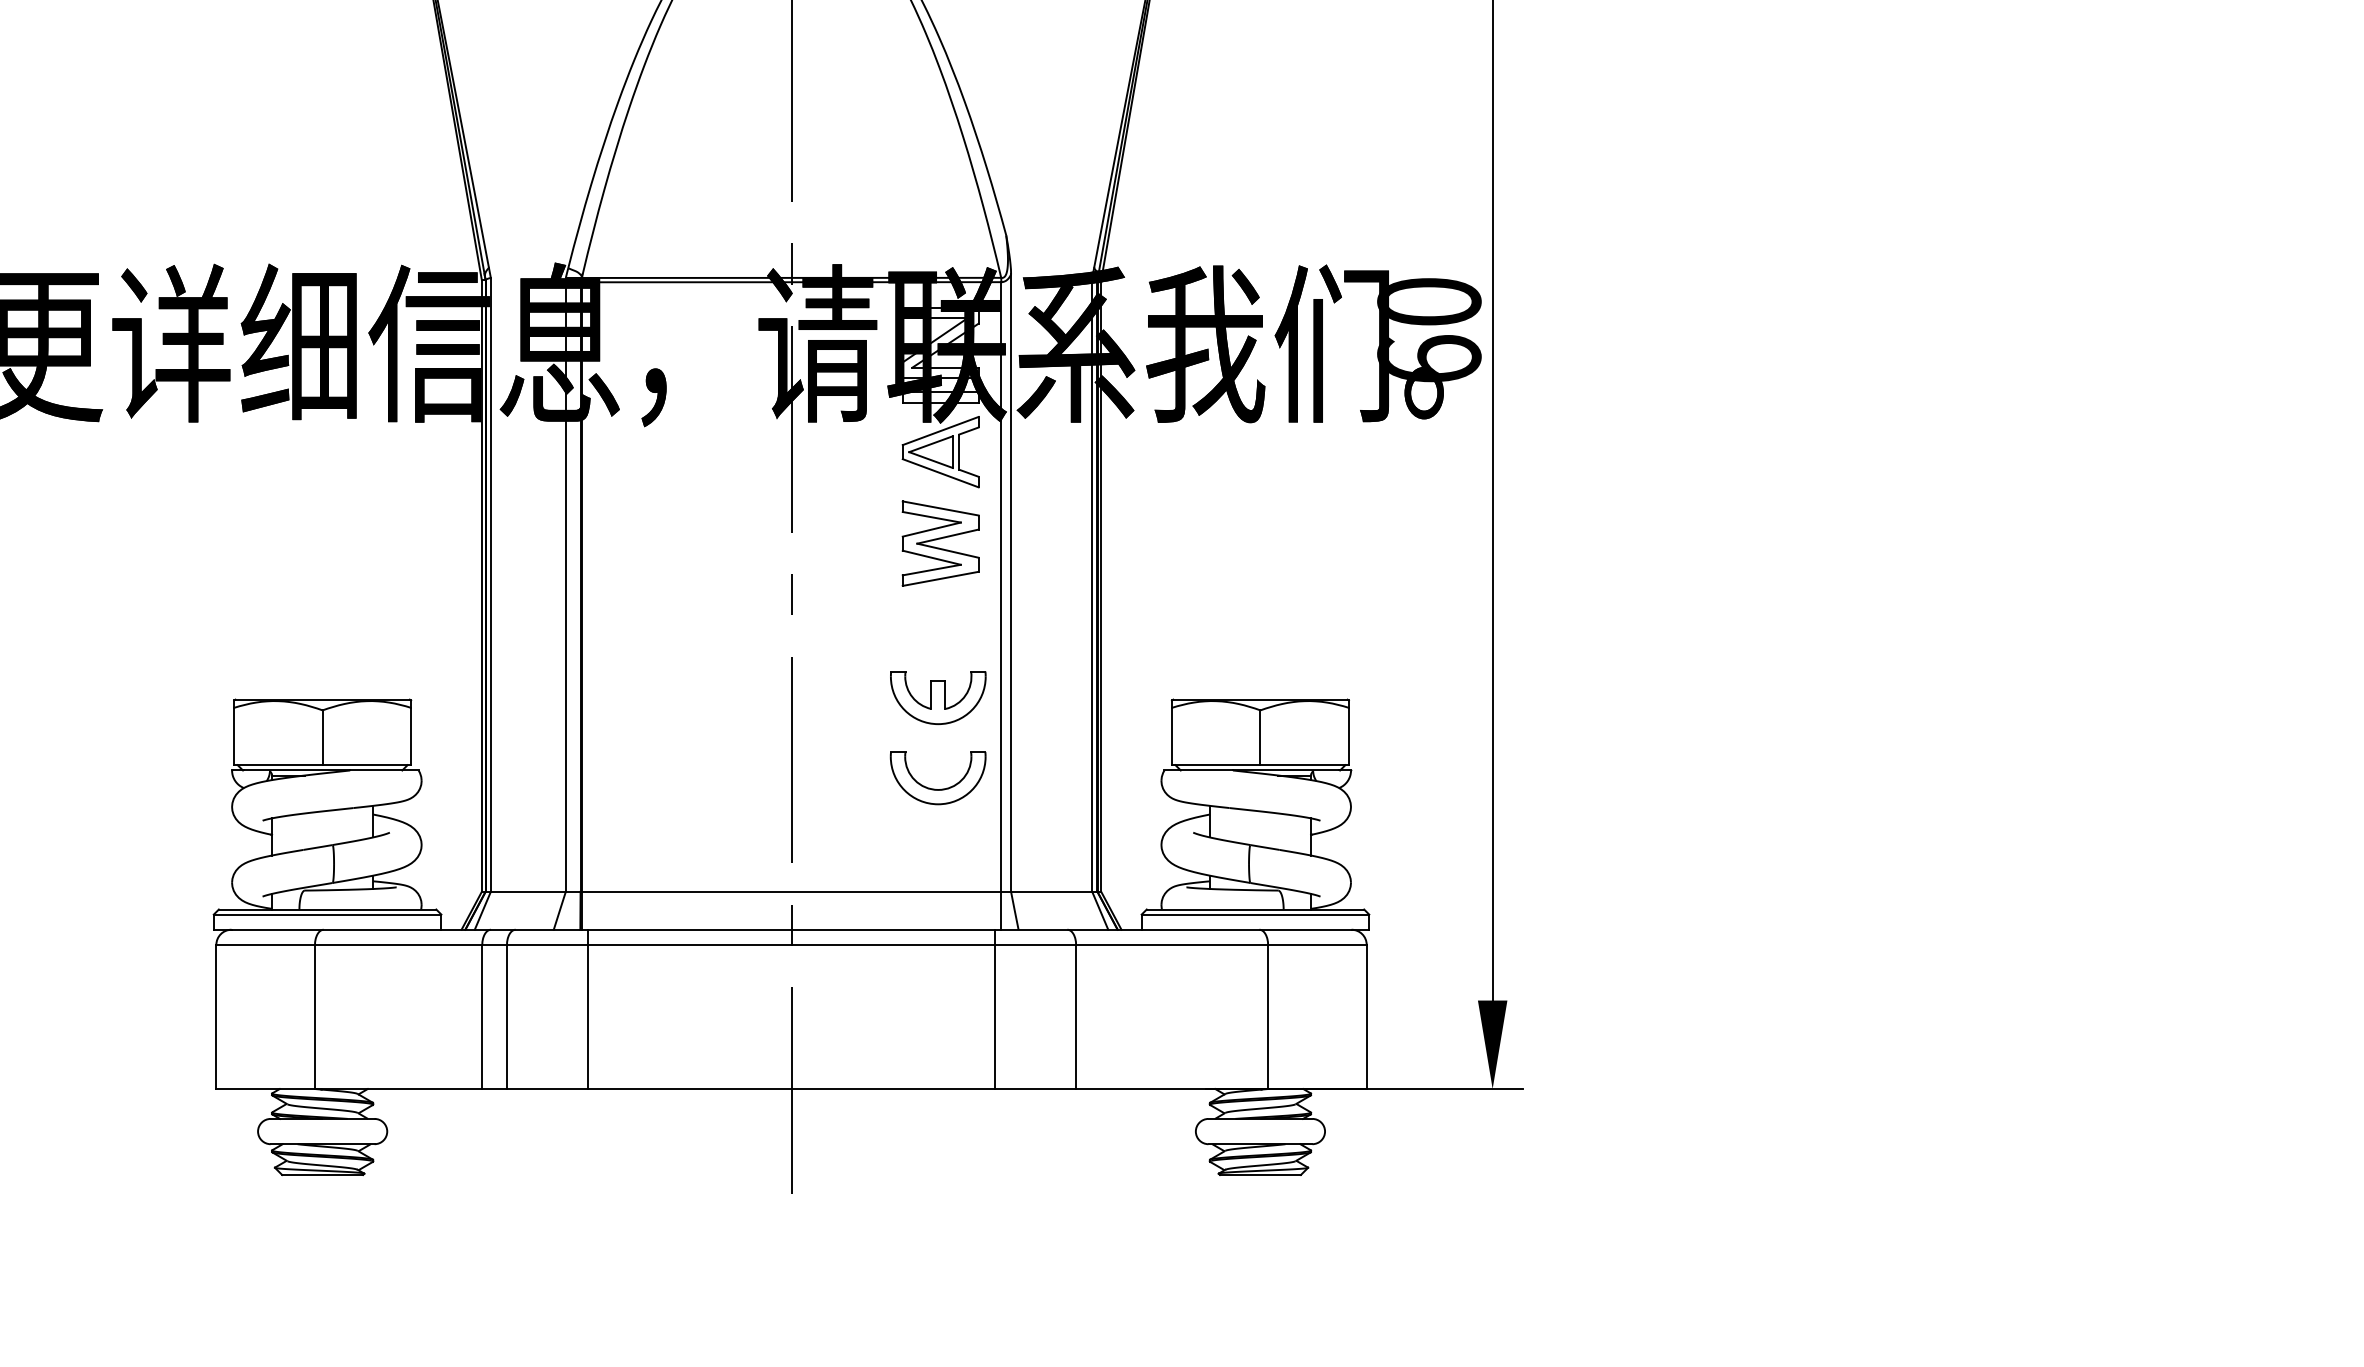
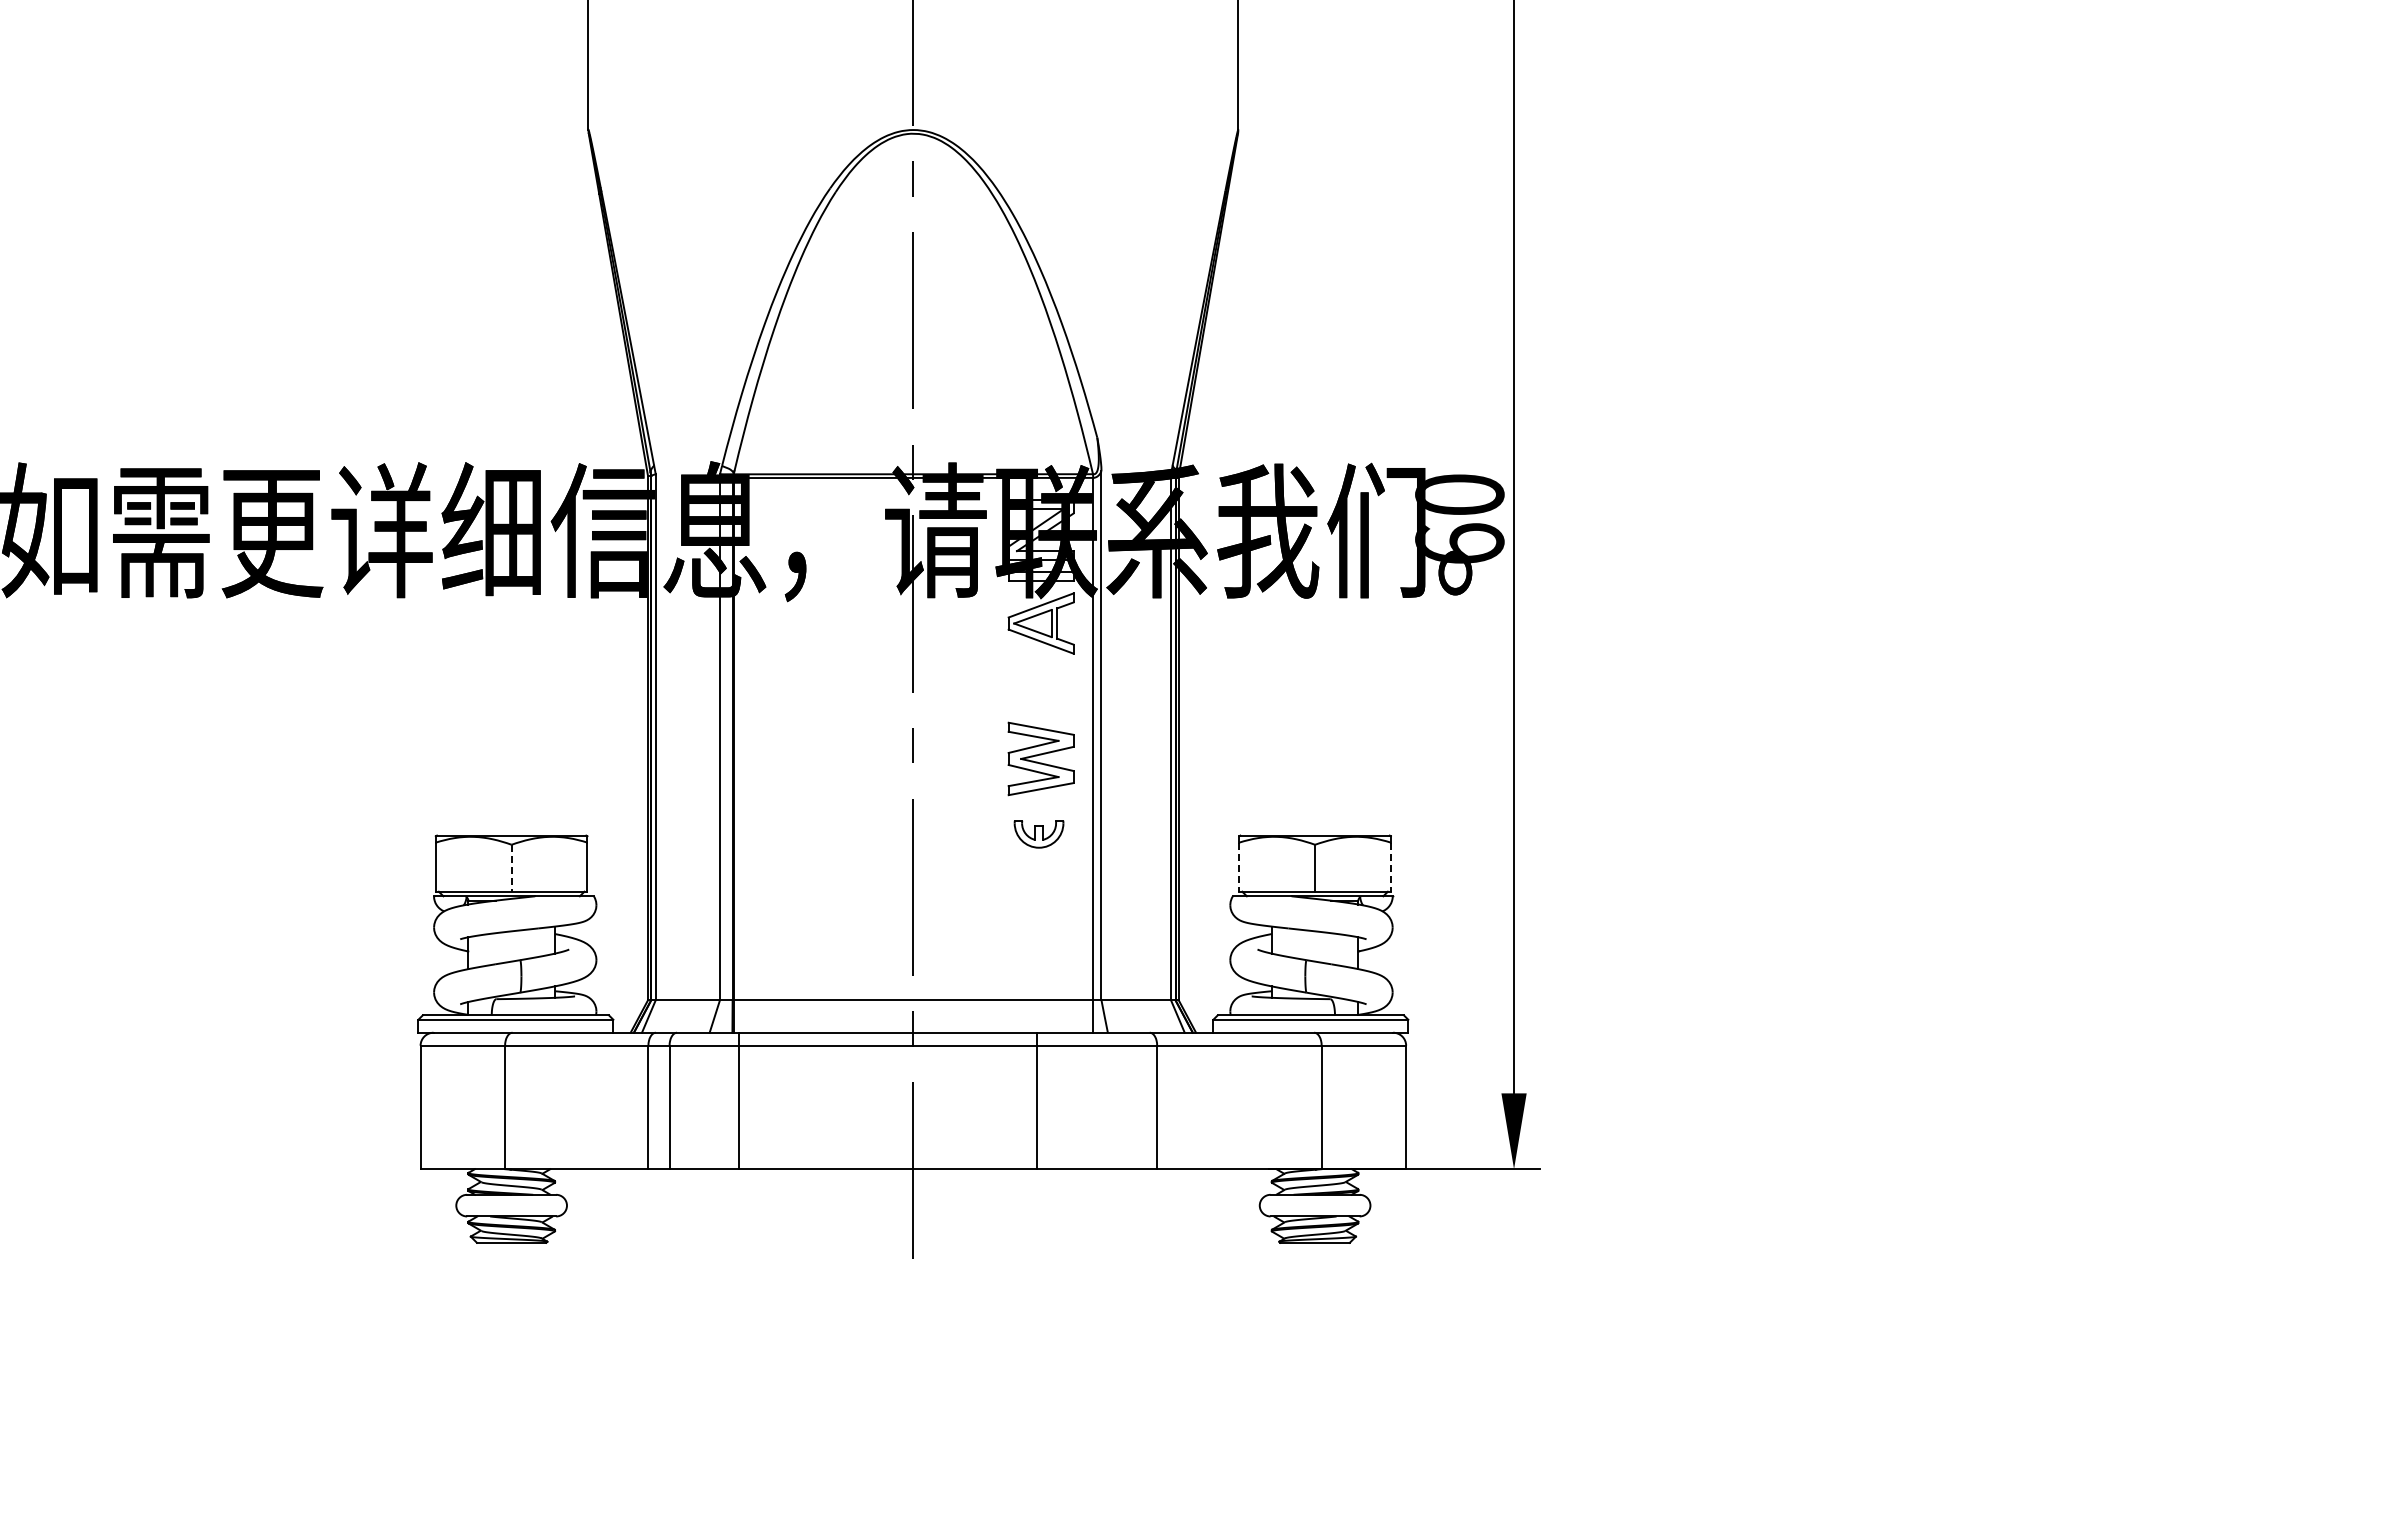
part: (939, 543) -> (1040, 758), moved
part: (937, 698) -> (1038, 834), size x0.6
line: (1172, 736) -> (1239, 867), solid -> dashed
line: (1348, 736) -> (1390, 867), solid -> dashed
line: (322, 738) -> (511, 868), solid -> dashed
part: (934, 788) -> (1035, 911), removed
line: (994, 1008) -> (1036, 1100), moved

